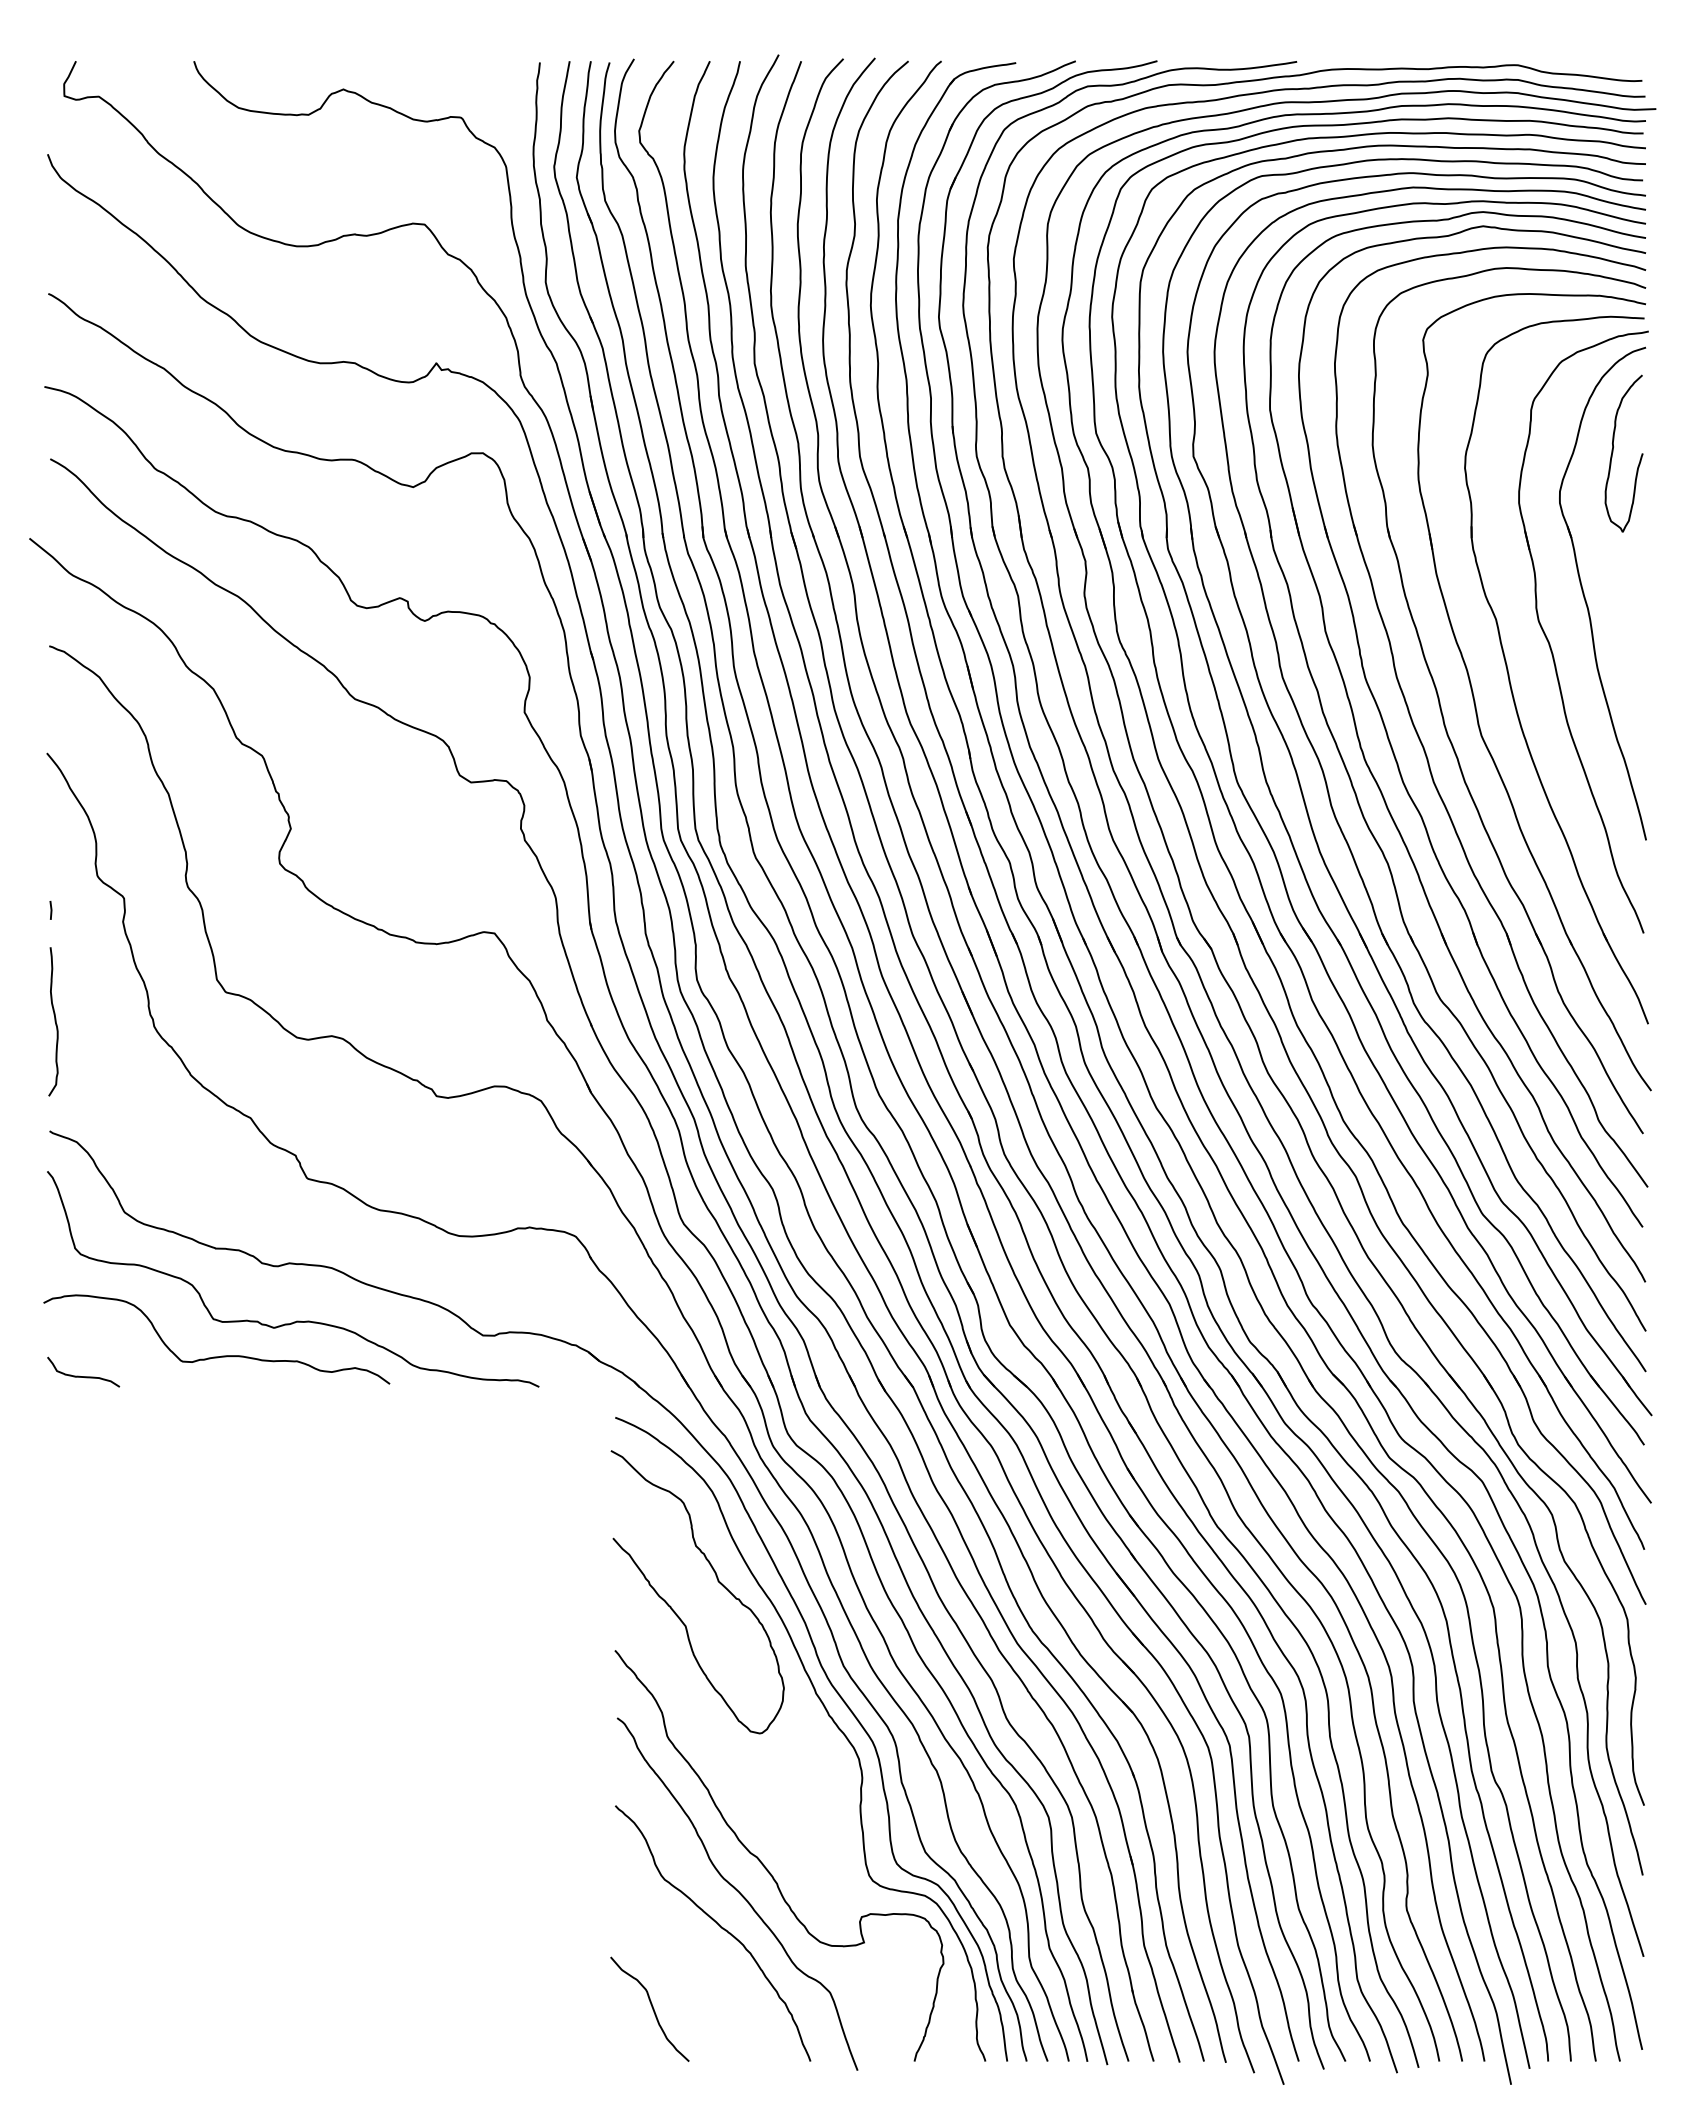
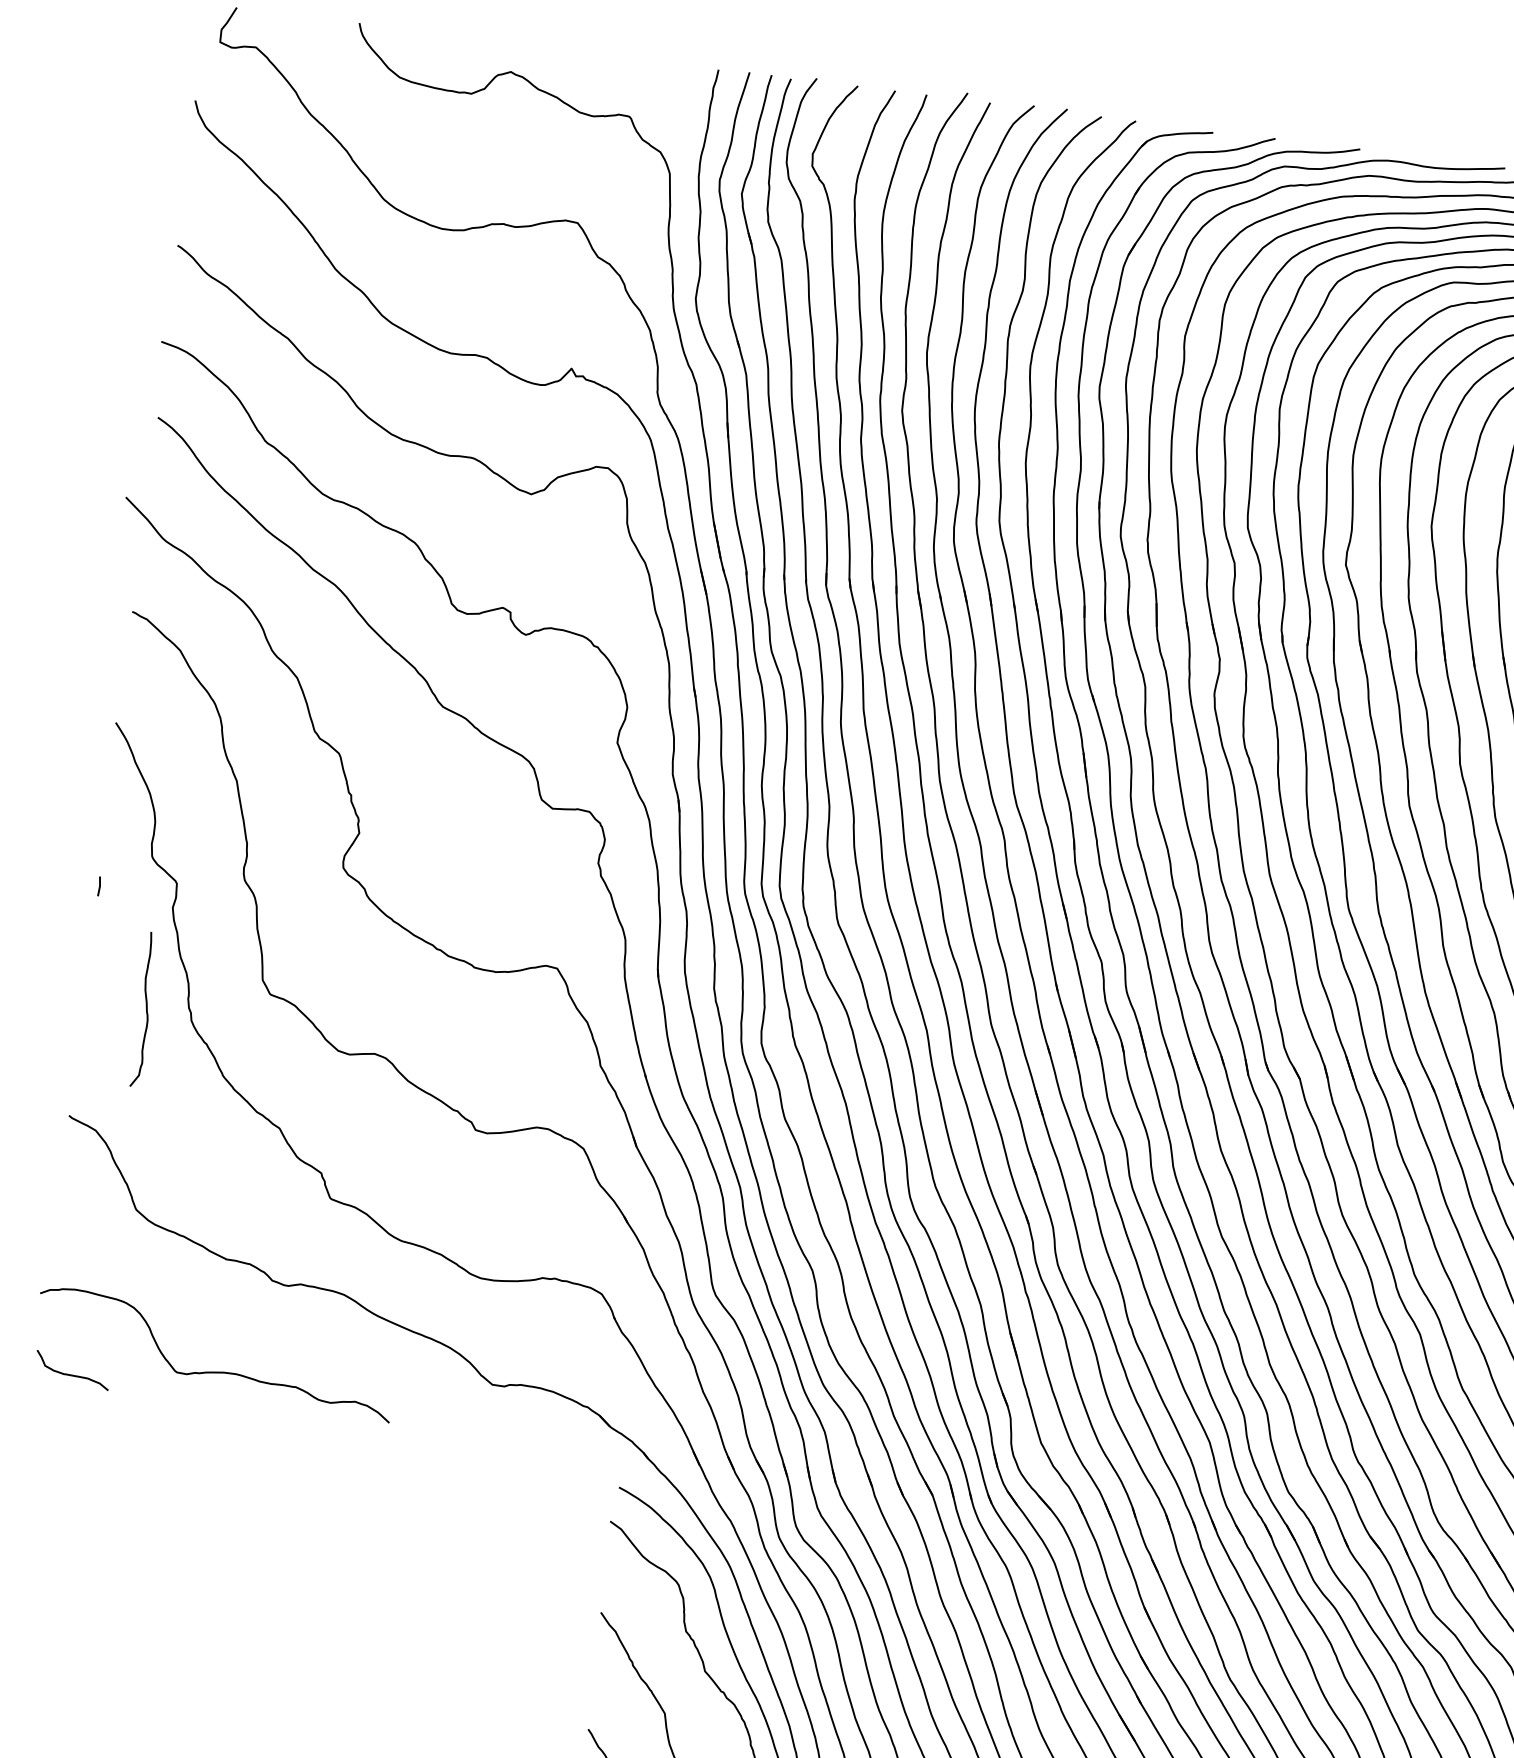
curve: (54, 1021) -> (145, 1009), moved
curve: (296, 1320) -> (300, 1344), removed

